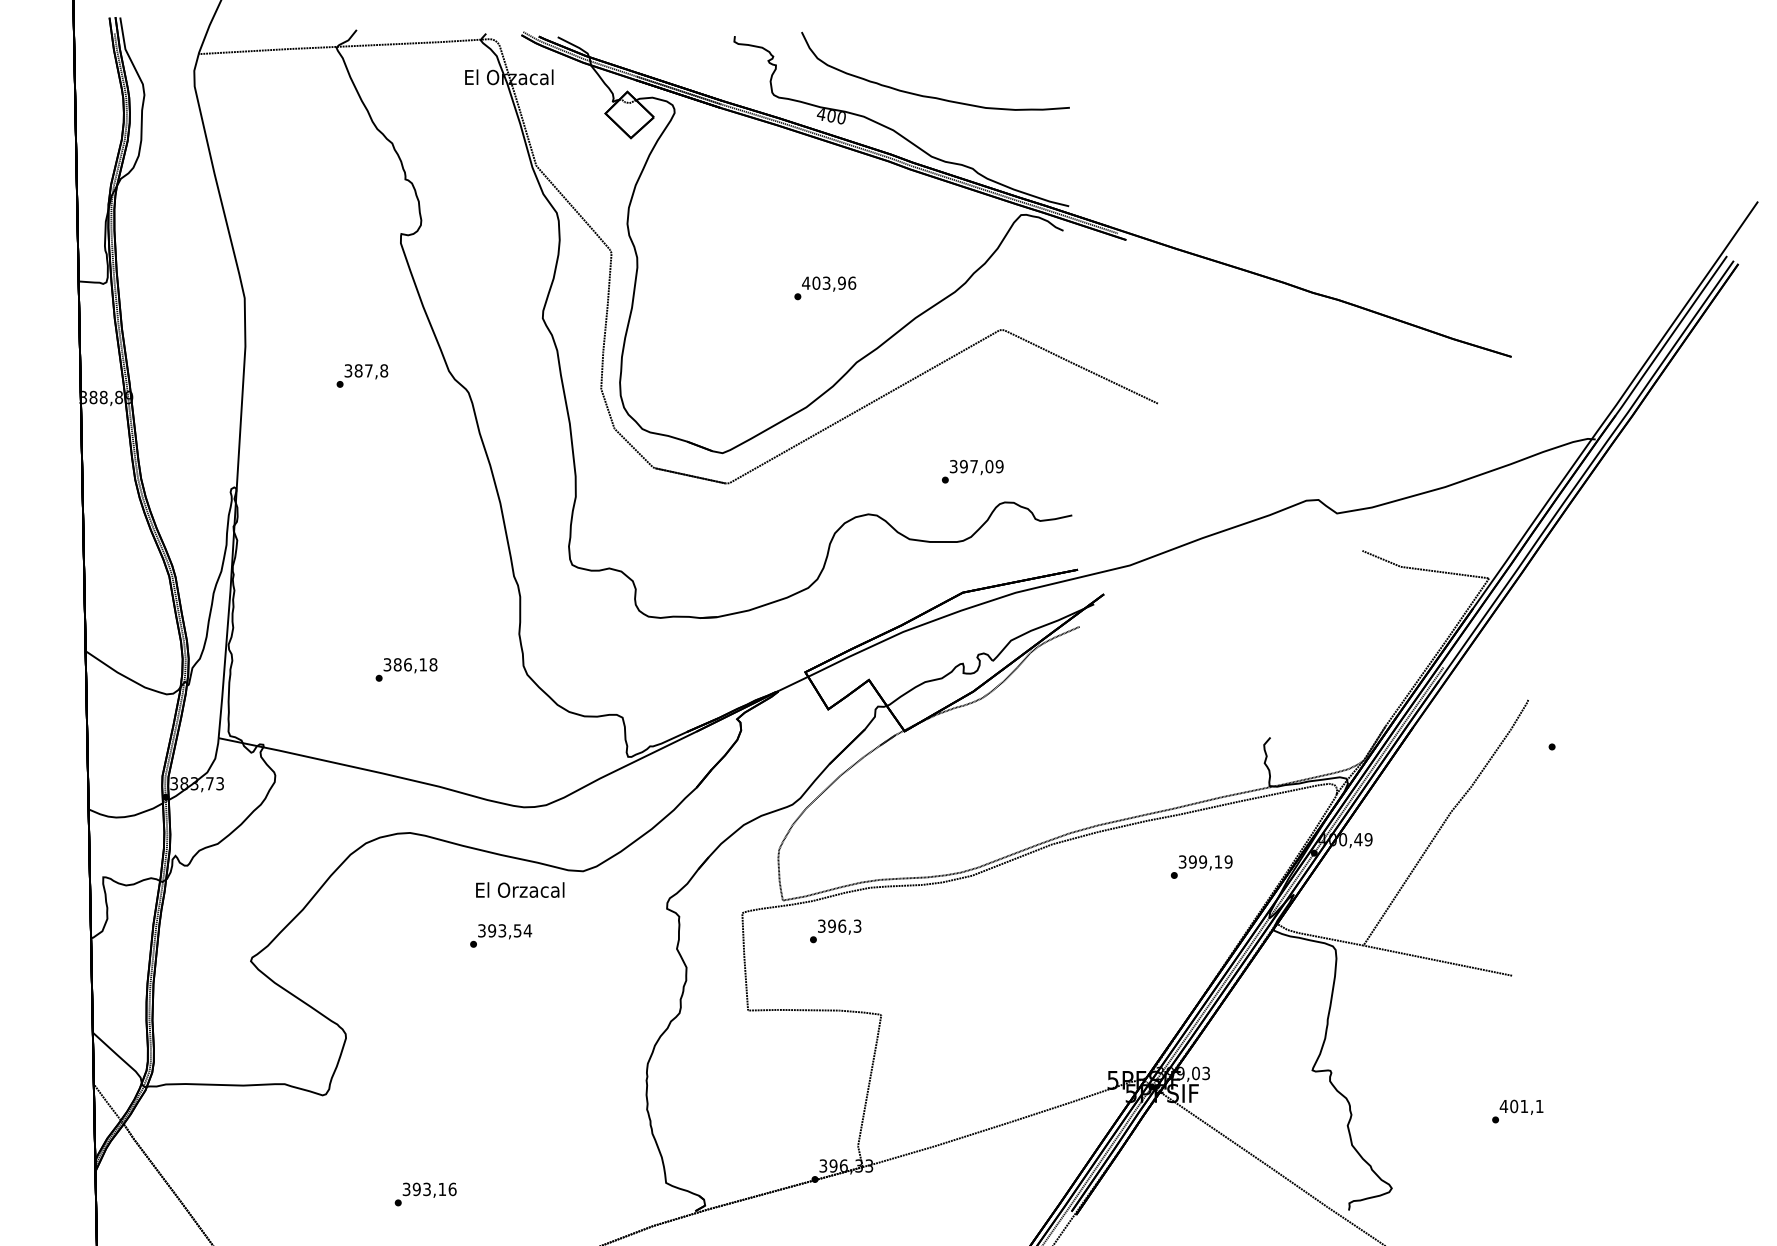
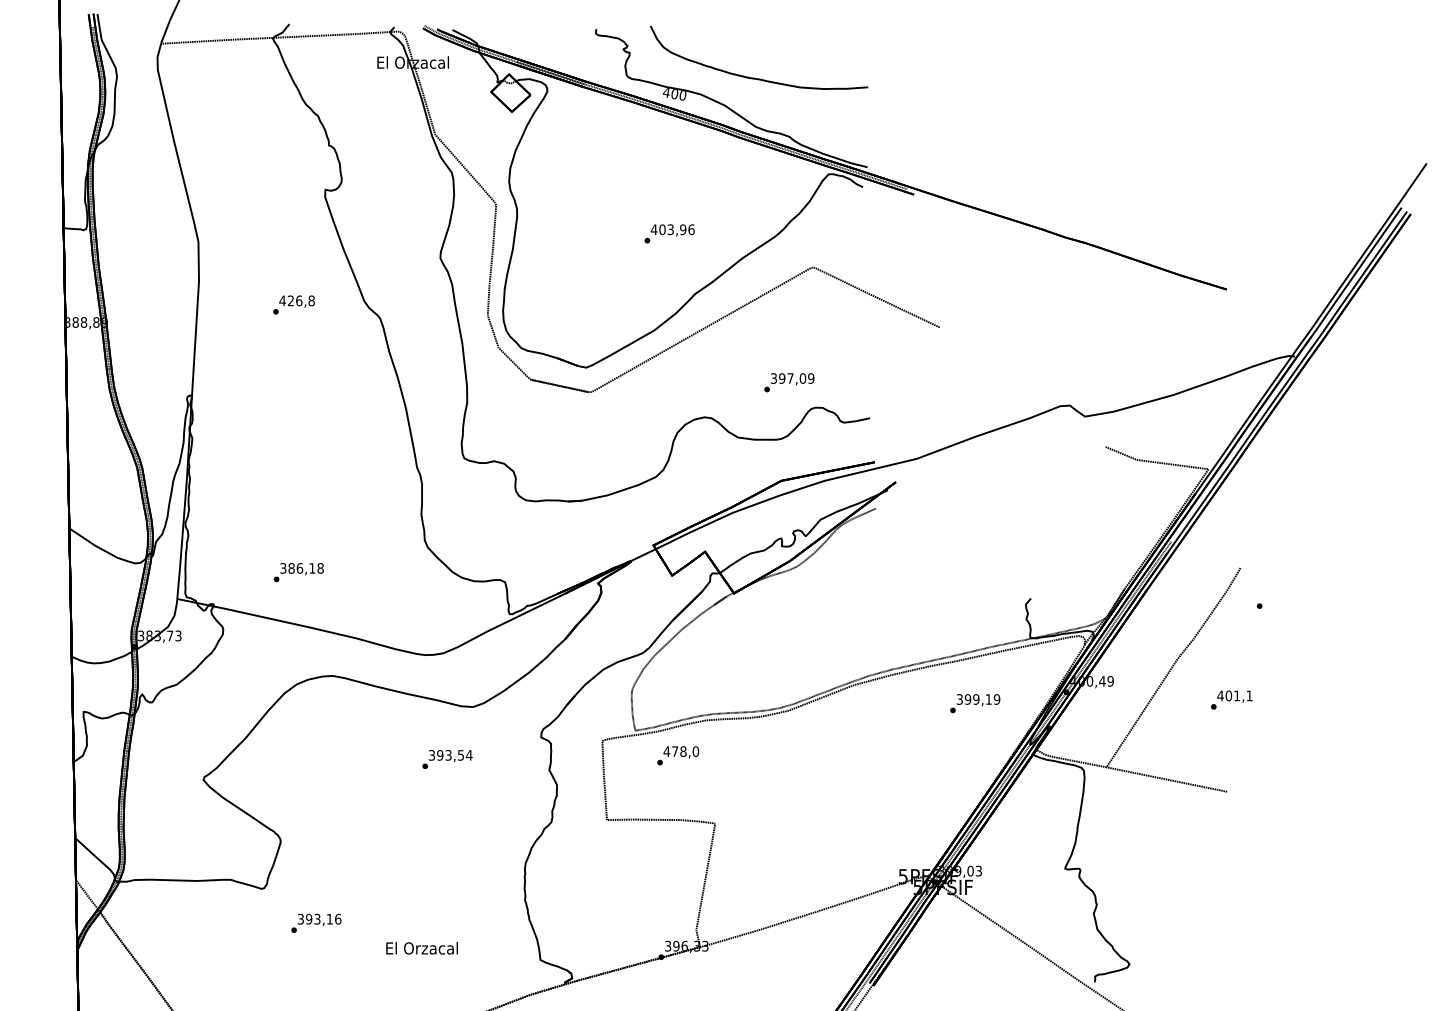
text: (358, 370) -> (290, 300), 387,8 -> 426,8
text: (406, 669) -> (298, 572), moved
text: (519, 890) -> (421, 948), moved
text: (839, 926) -> (681, 751), 396,3 -> 478,0
text: (501, 935) -> (447, 759), moved
text: (1517, 1110) -> (1231, 699), moved
text: (425, 1193) -> (316, 922), moved

